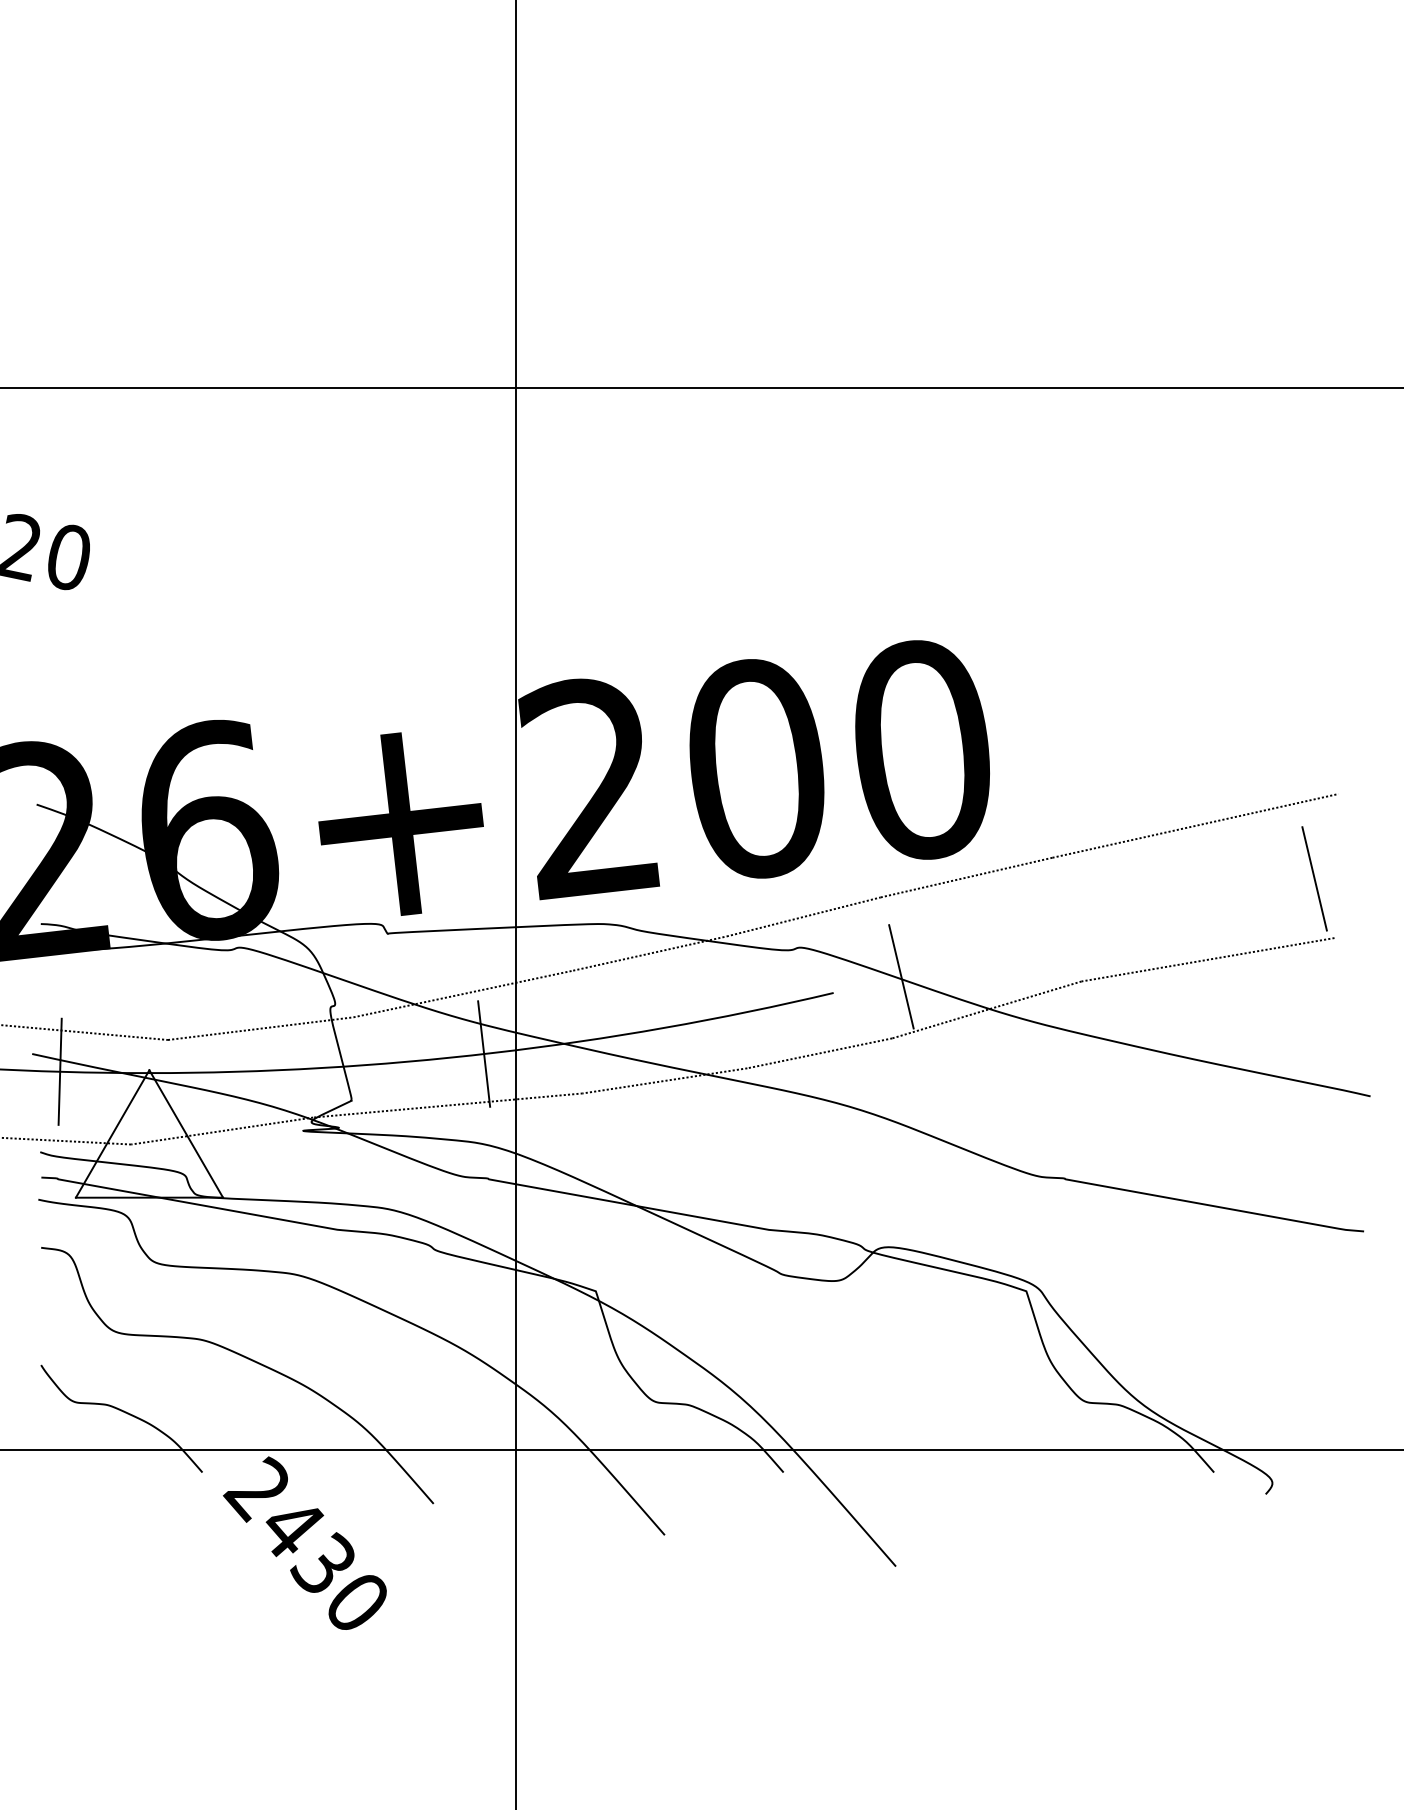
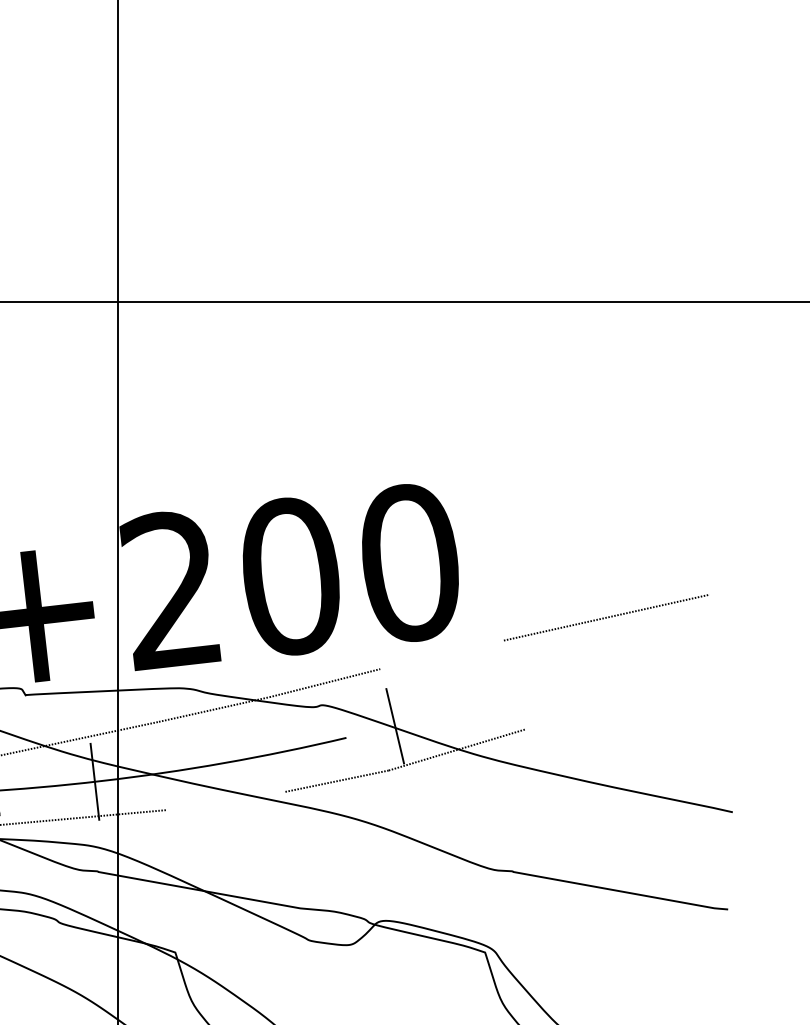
line: (966, 877) -> (442, 654), removed
line: (1314, 878) -> (692, 655), removed
line: (1207, 959) -> (615, 713), removed
line: (664, 1080) -> (224, 800), removed

